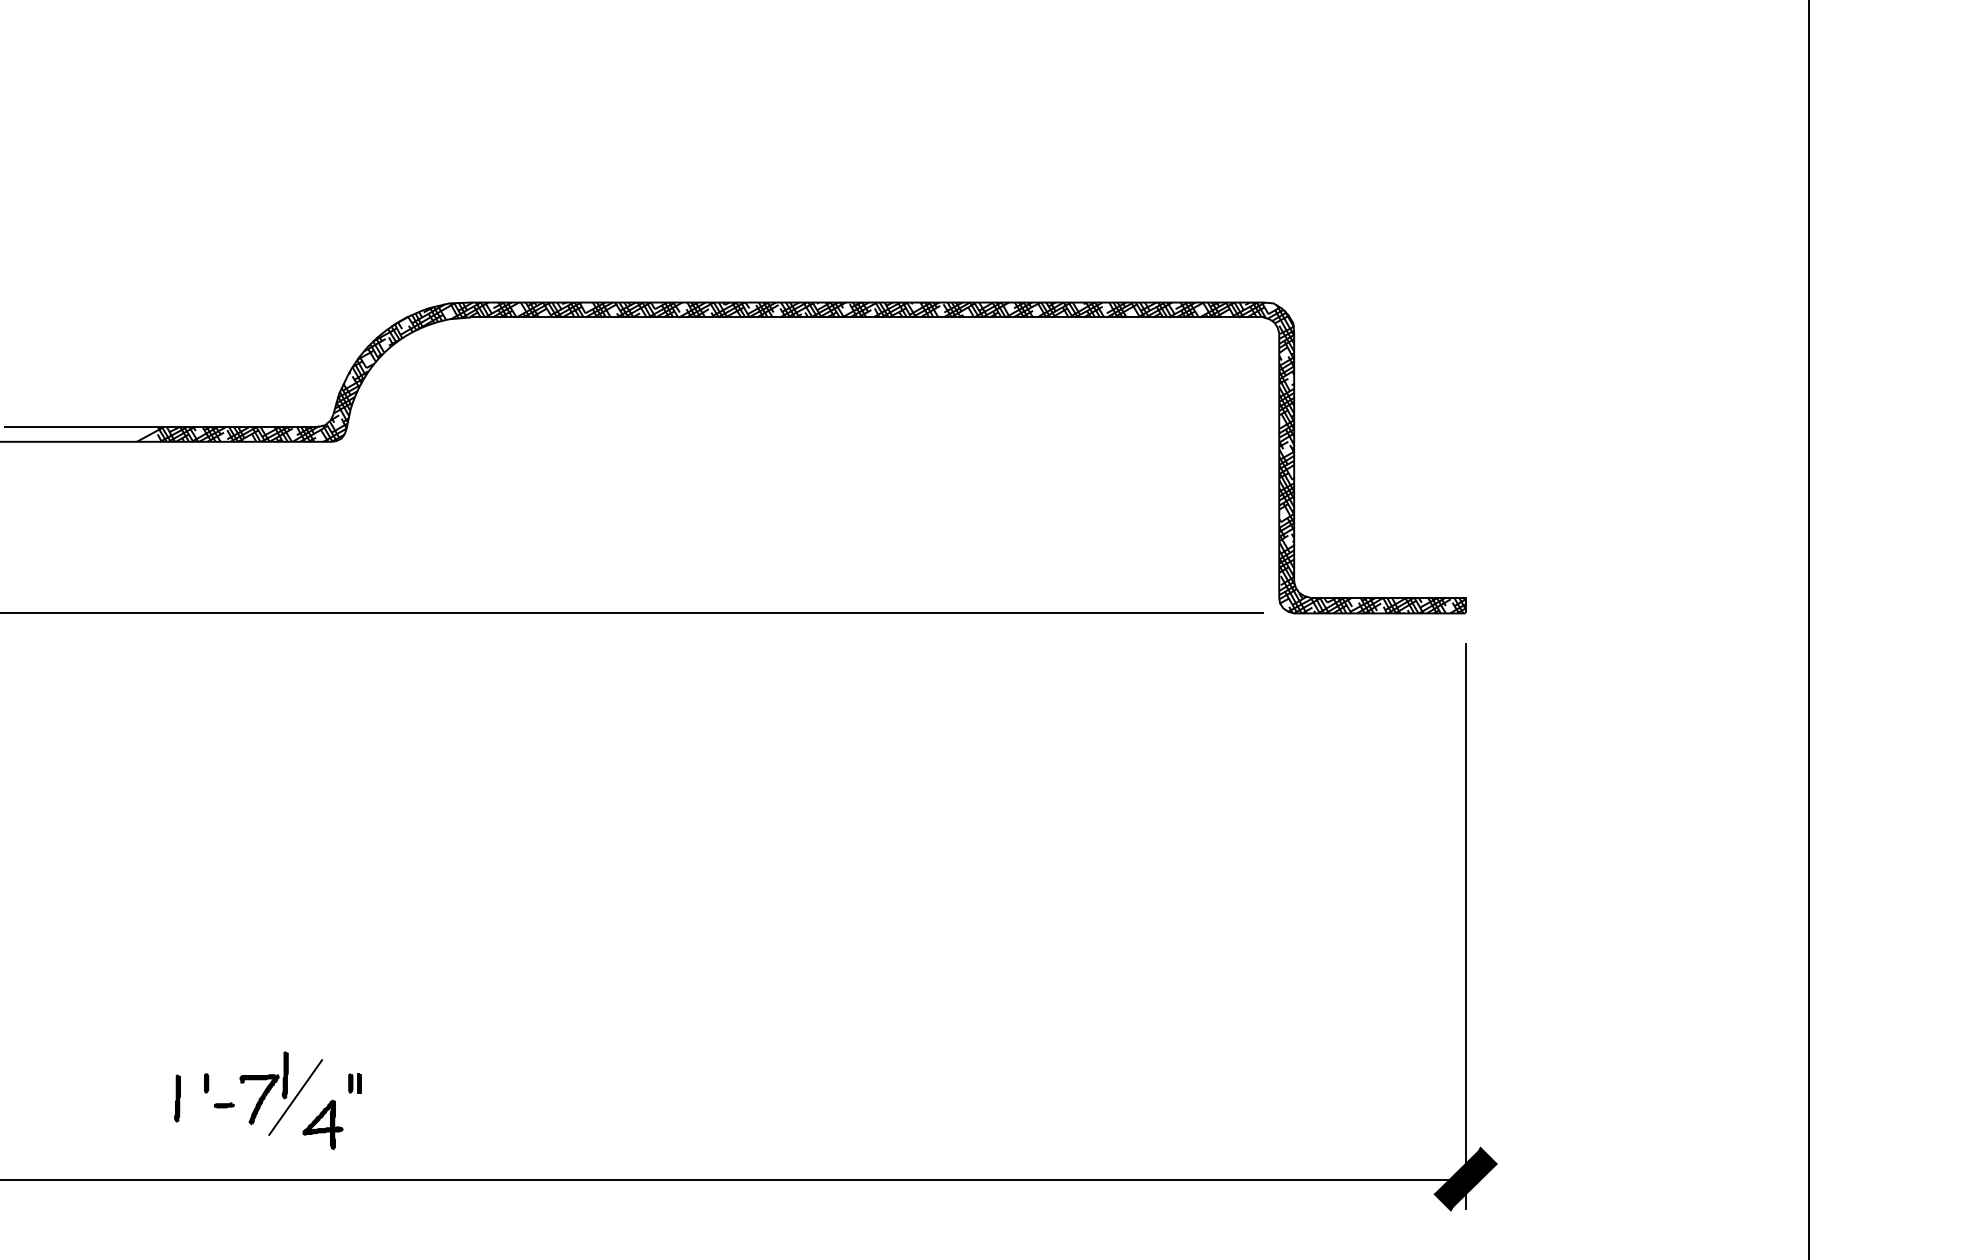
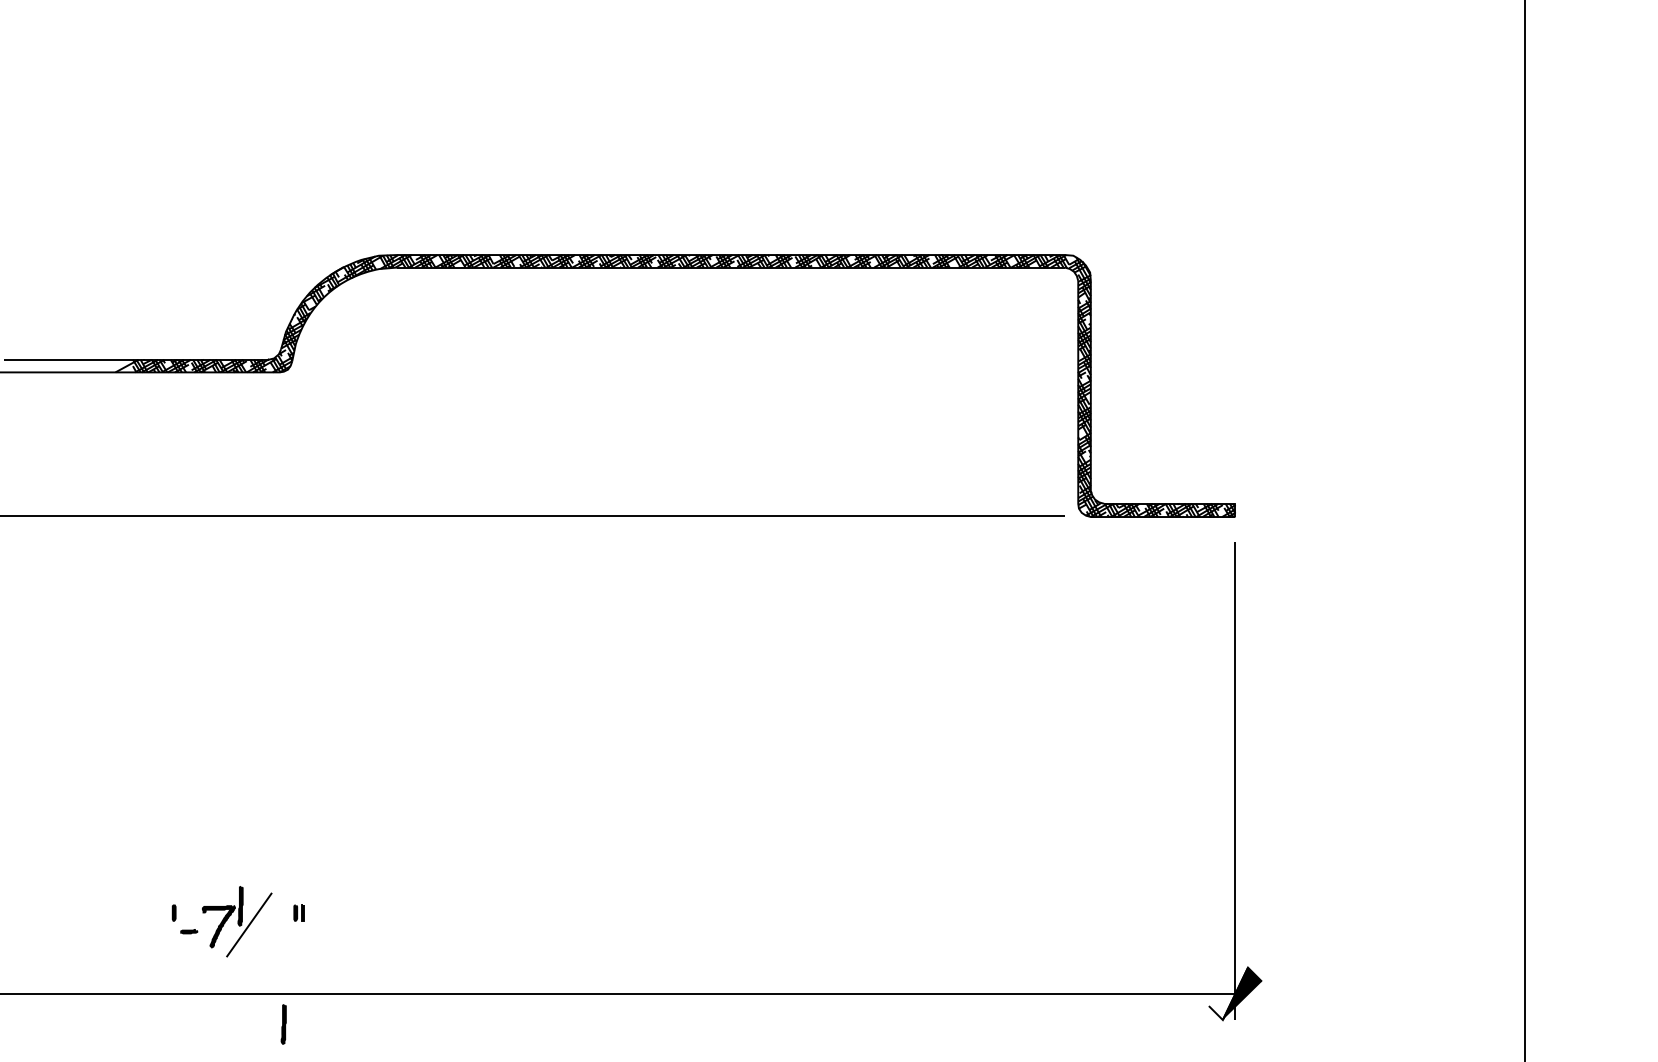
part: (177, 1098) -> (283, 1024), moved
part: (322, 1124) -> (271, 947), removed
fill: (1457, 1179) -> (1228, 994), removed

